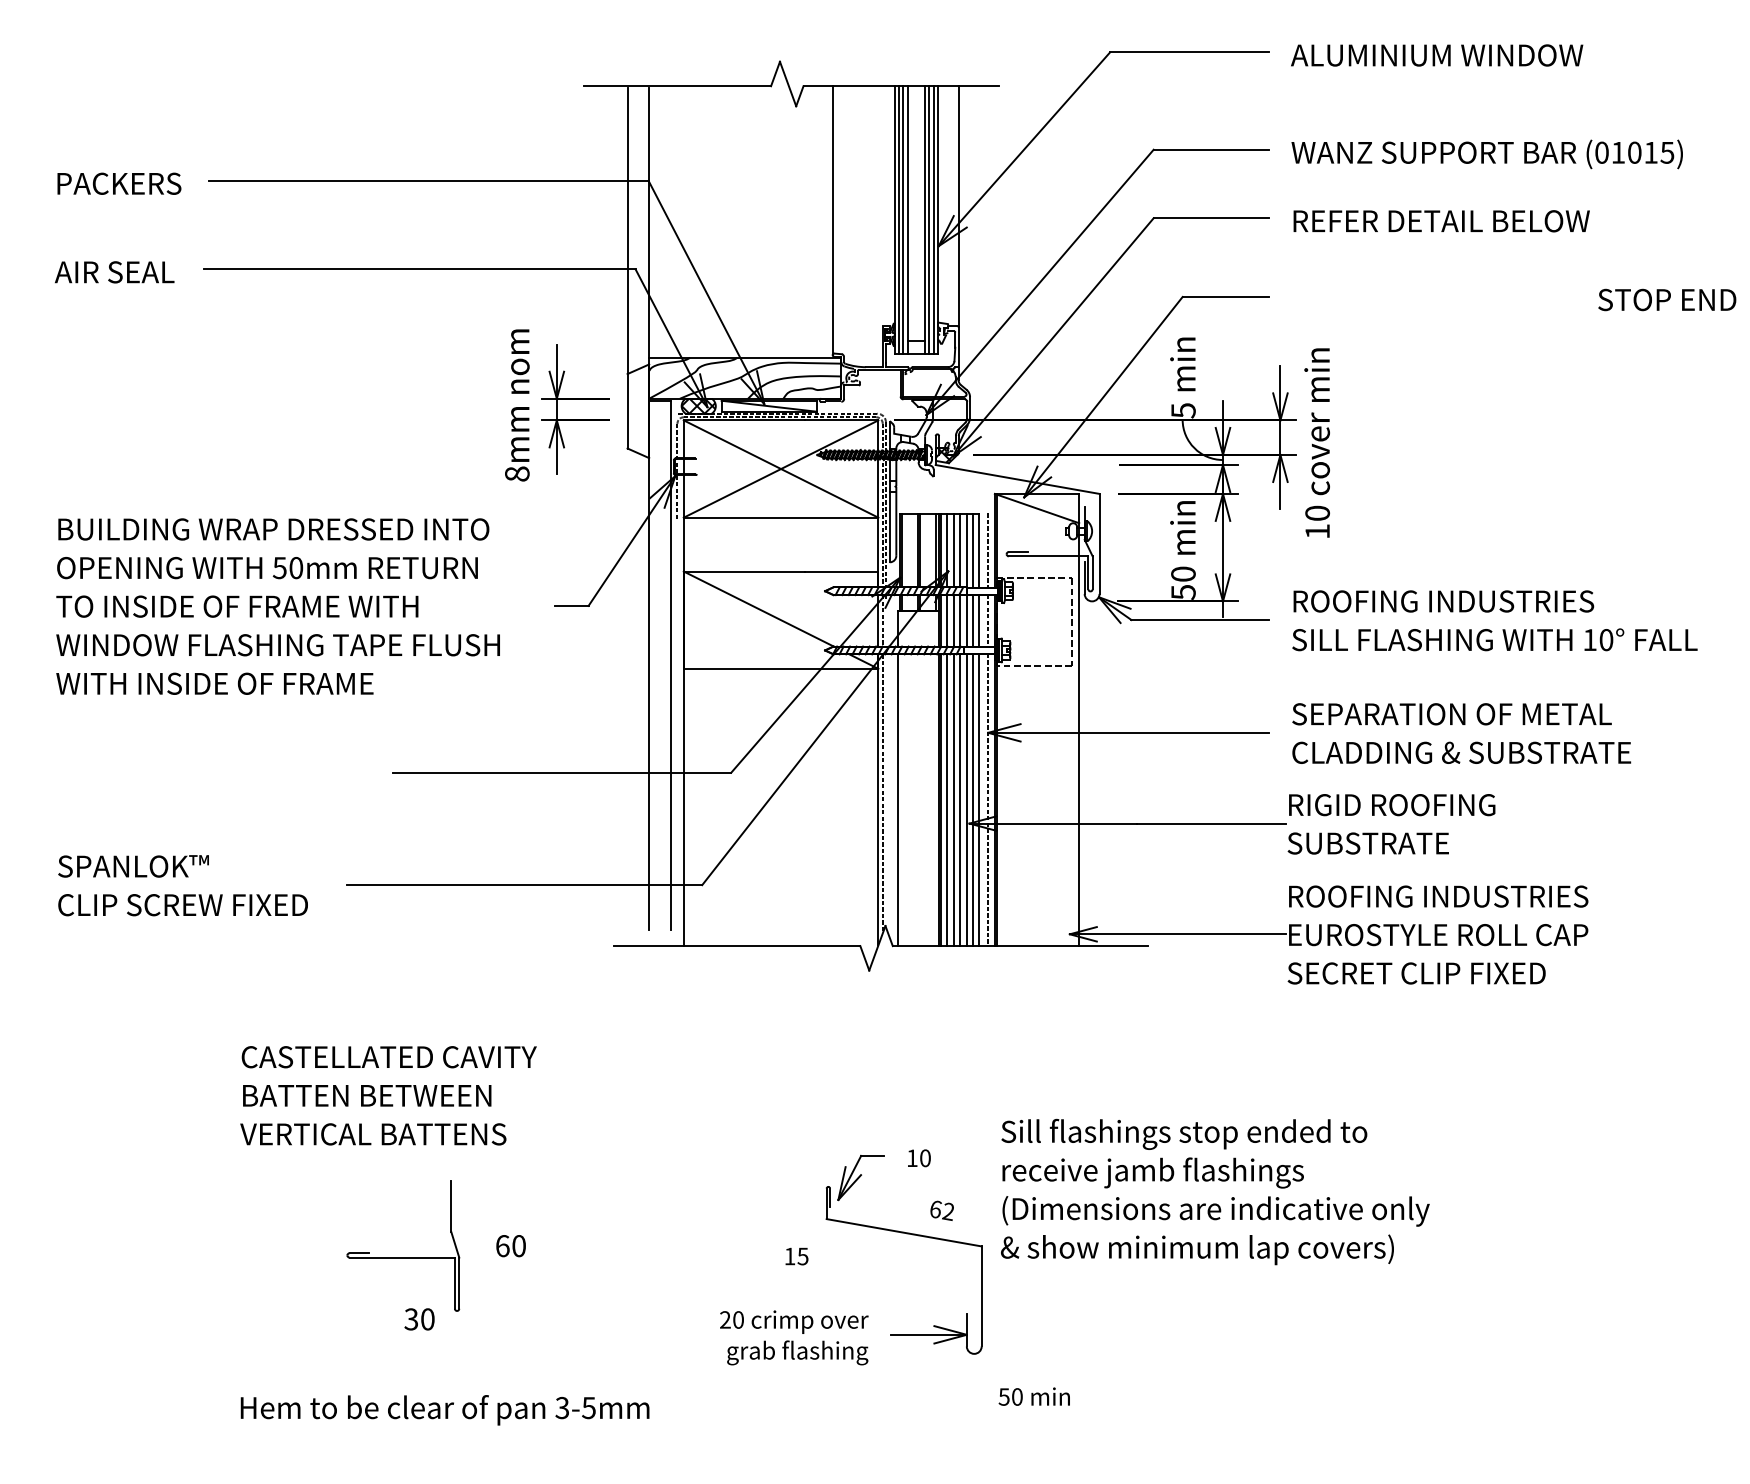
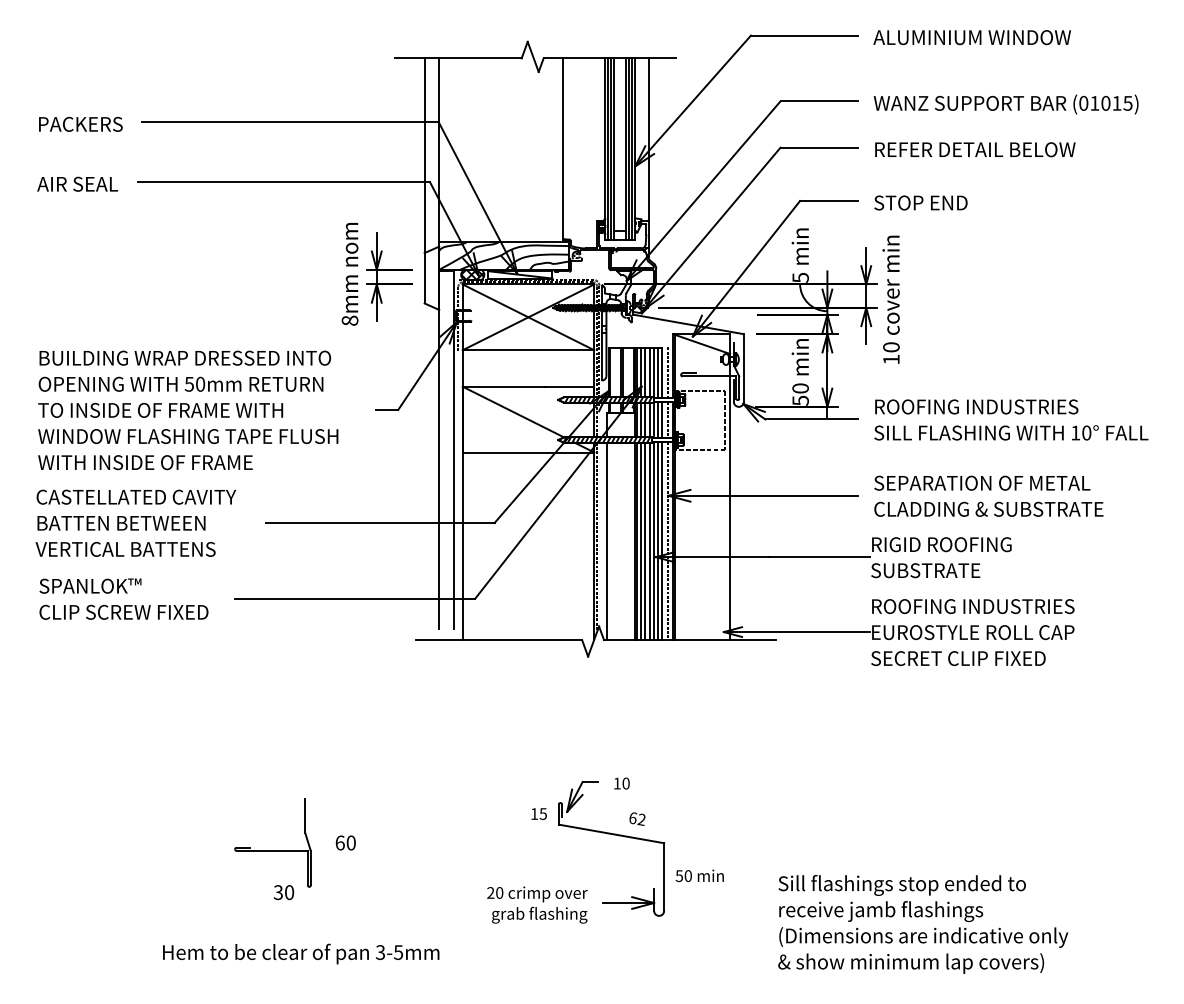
text: (1666, 299) -> (920, 202), moved
text: (387, 1094) -> (135, 522), moved
text: (1215, 1192) -> (923, 924), moved
text: (795, 1255) -> (538, 813), moved
text: (1033, 1396) -> (699, 875), moved

